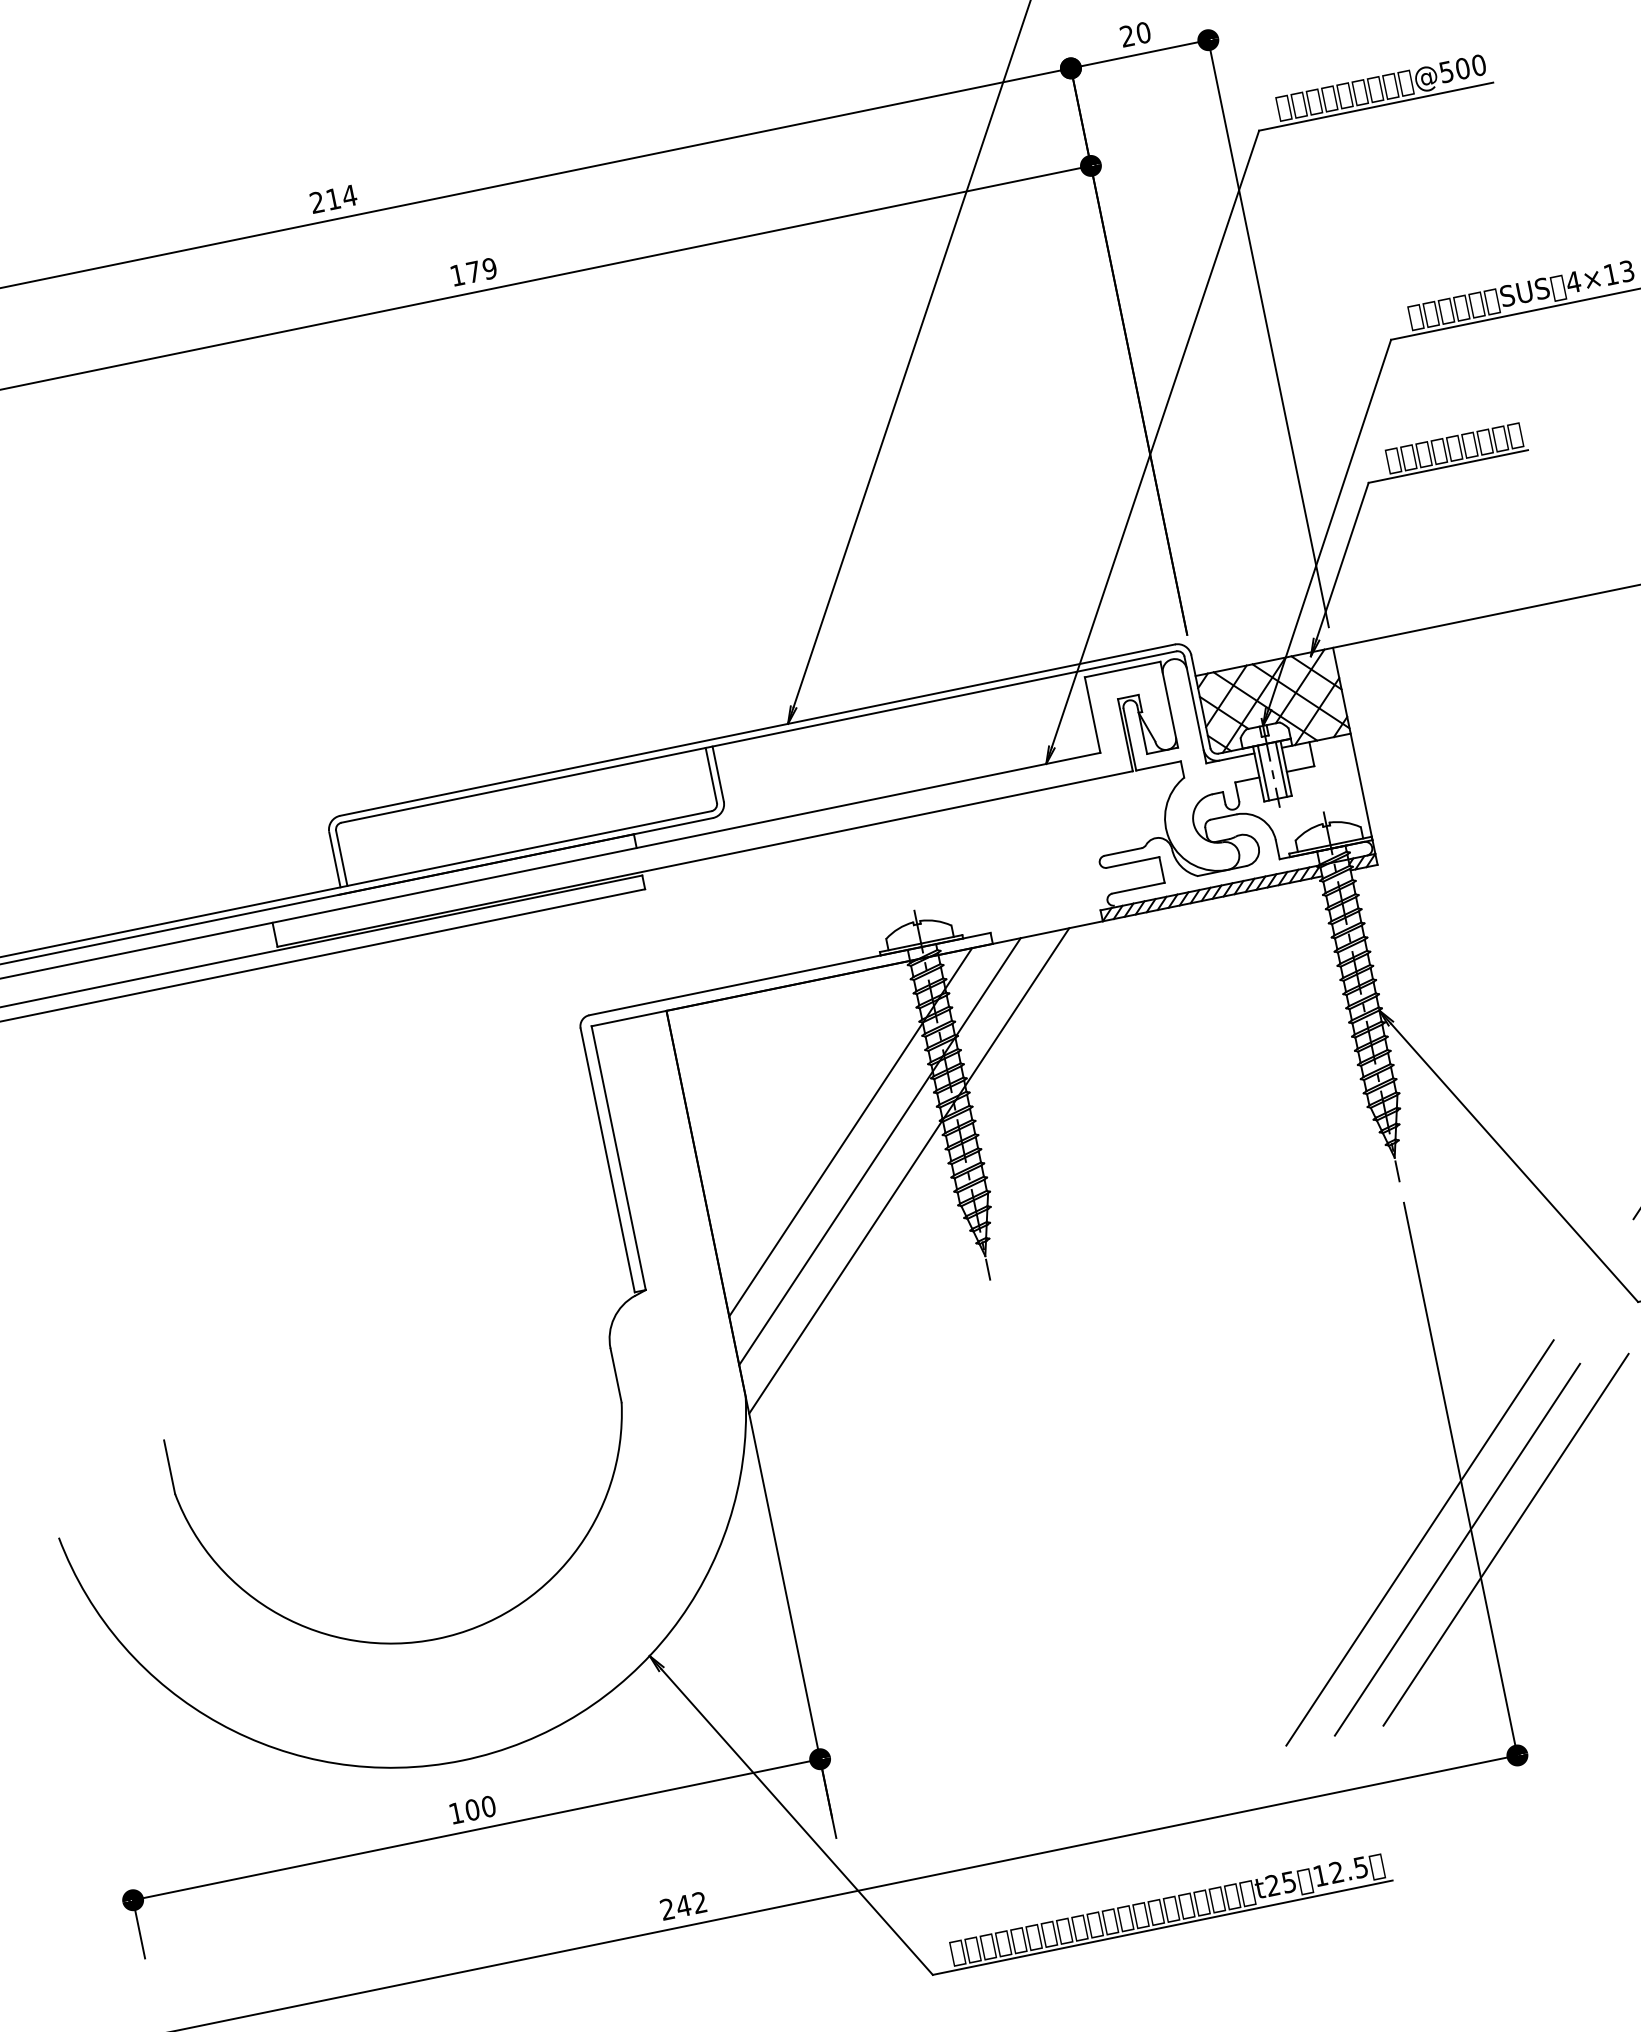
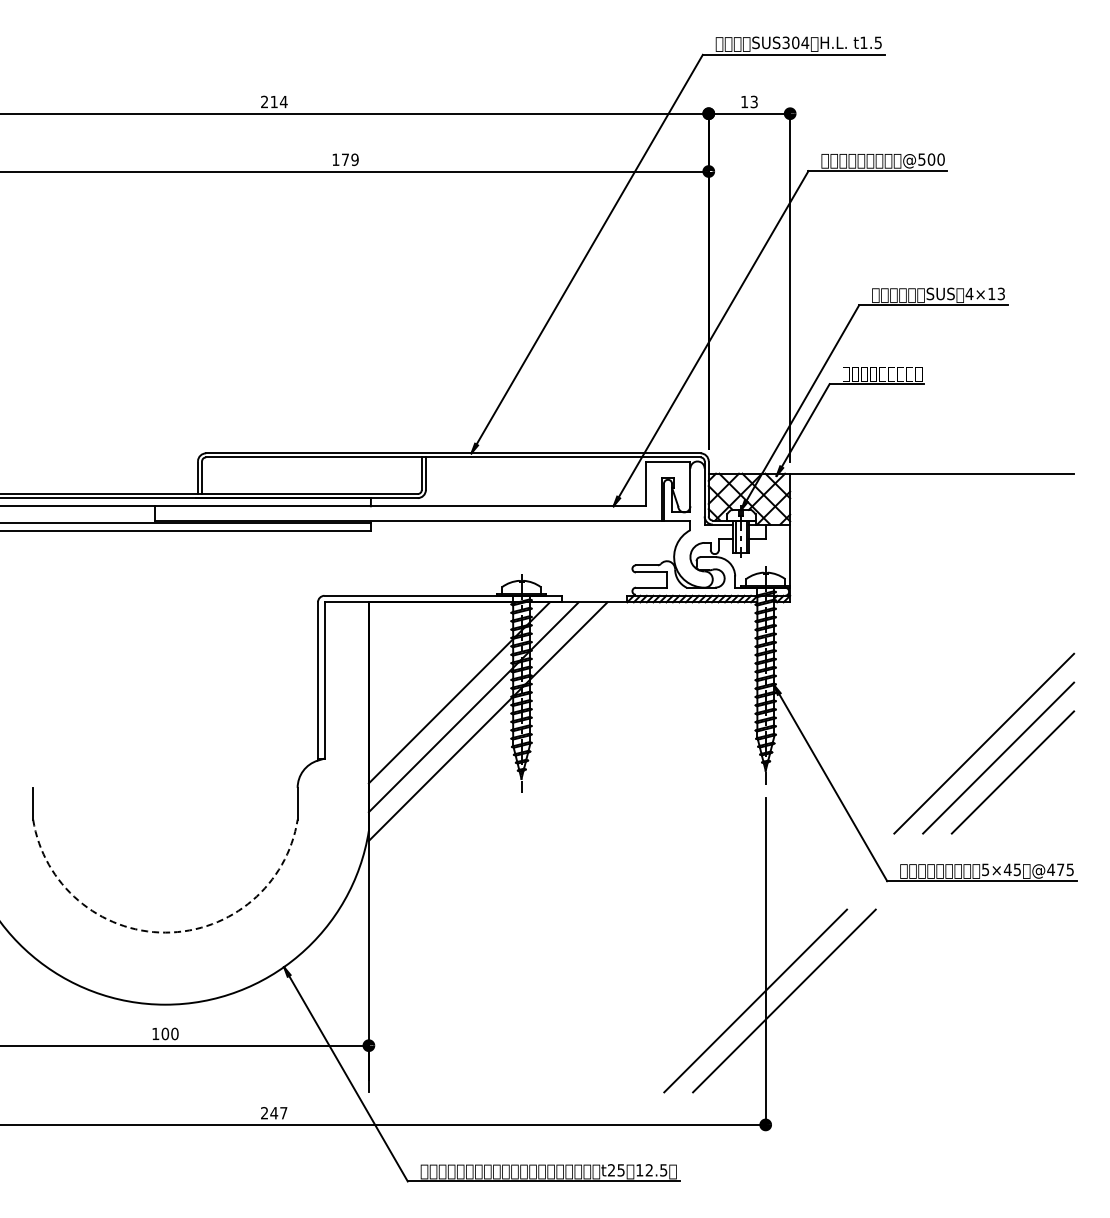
text: (1135, 33) -> (749, 101), 20 -> 13
line: (1418, 1542) -> (734, 992), removed
arc: (437, 1638) -> (165, 932), solid -> dashed
text: (699, 1903) -> (283, 1113), 242 -> 247

